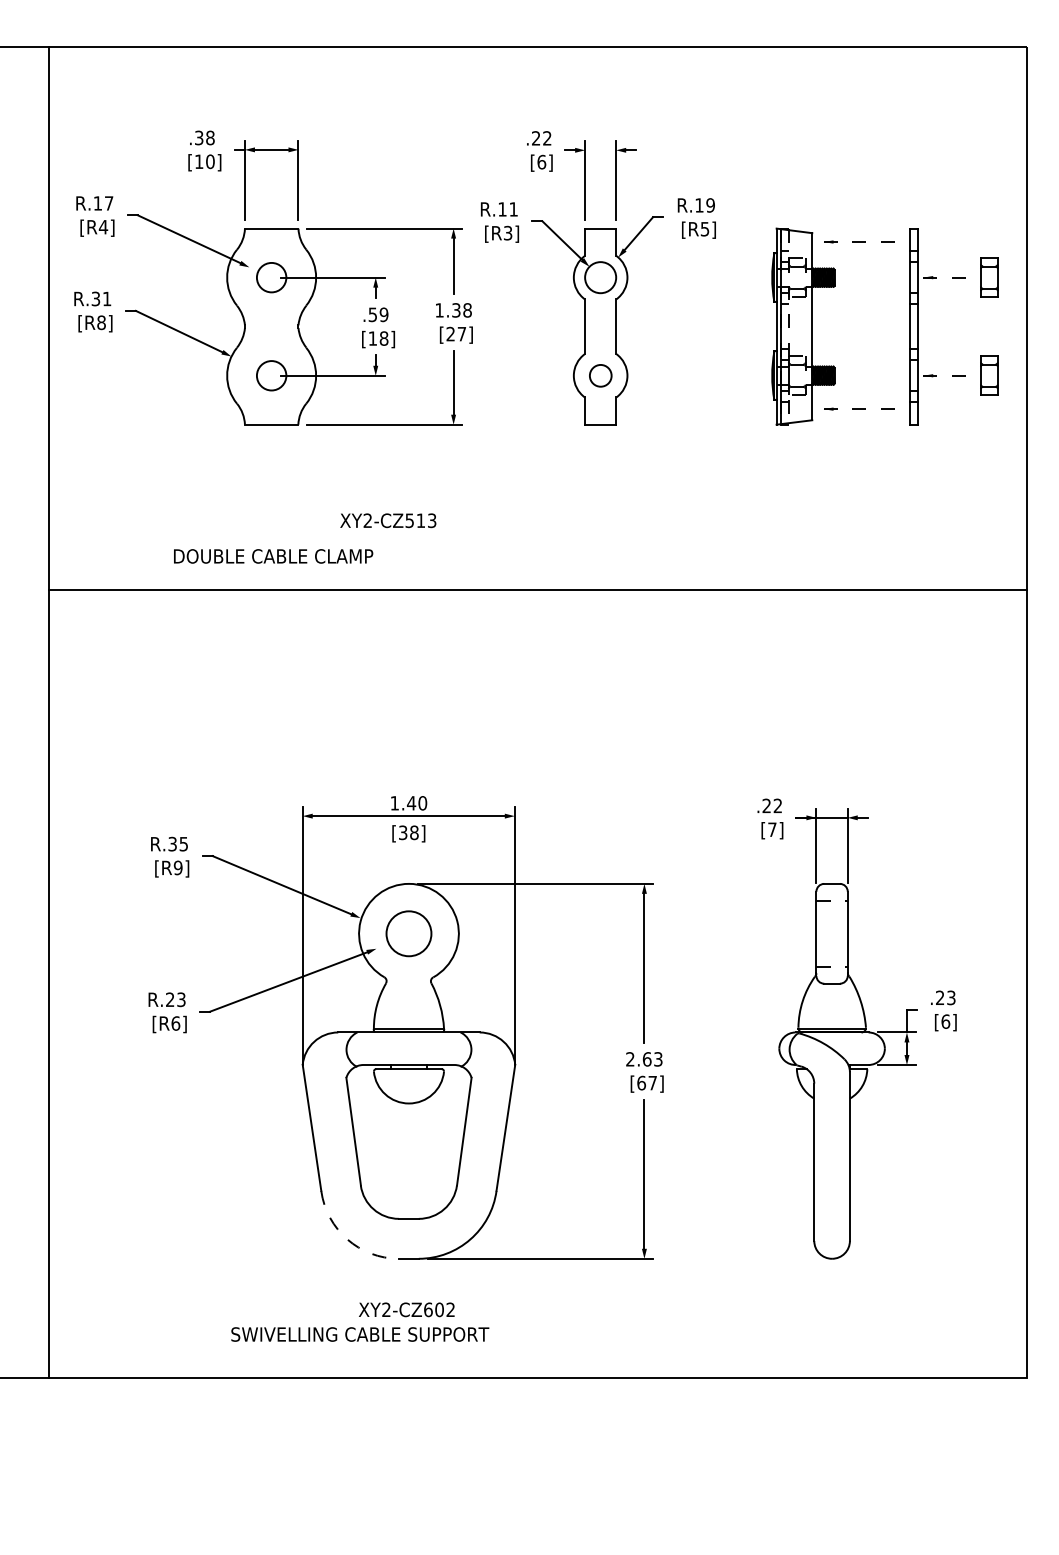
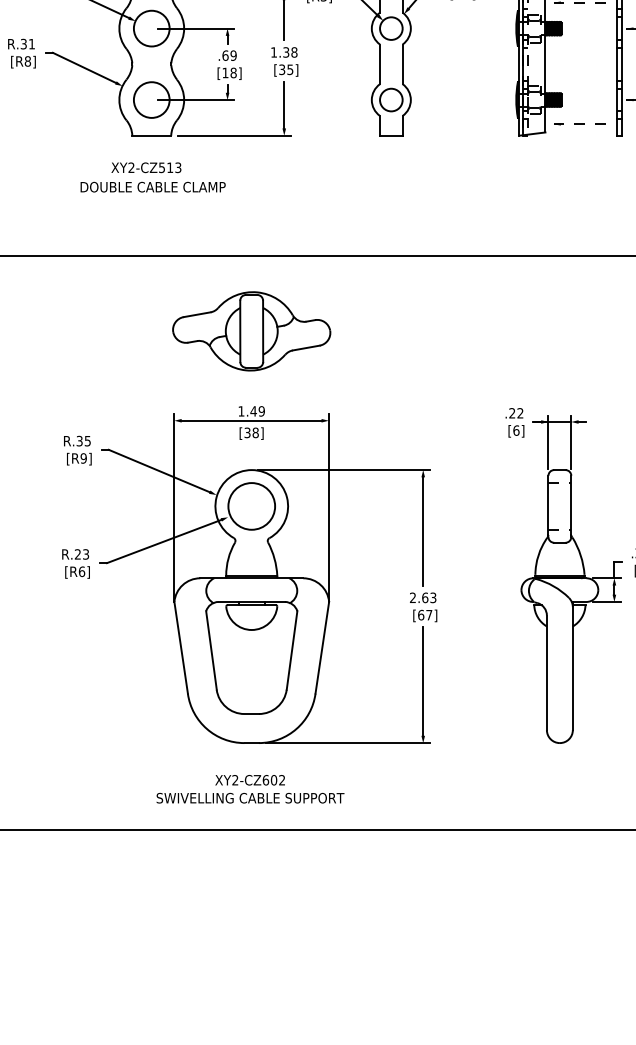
circle: (271, 277) -> (151, 28), size x1.67
text: (372, 314) -> (225, 55), .59 -> .69
text: (456, 334) -> (286, 70), [27] -> [35]
circle: (271, 375) -> (151, 99), size x1.67
circle: (600, 375) -> (391, 99), size x1.43
text: (388, 520) -> (146, 167), moved
text: (273, 556) -> (153, 187), moved
part: (408, 693) -> (251, 331), added
text: (422, 803) -> (261, 411), 1.40 -> 1.49
text: (772, 829) -> (516, 430), [7] -> [6]
circle: (408, 933) -> (251, 506), size x1.43
arc: (347, 1239) -> (207, 729), dashed -> solid
text: (360, 1334) -> (250, 798), moved

